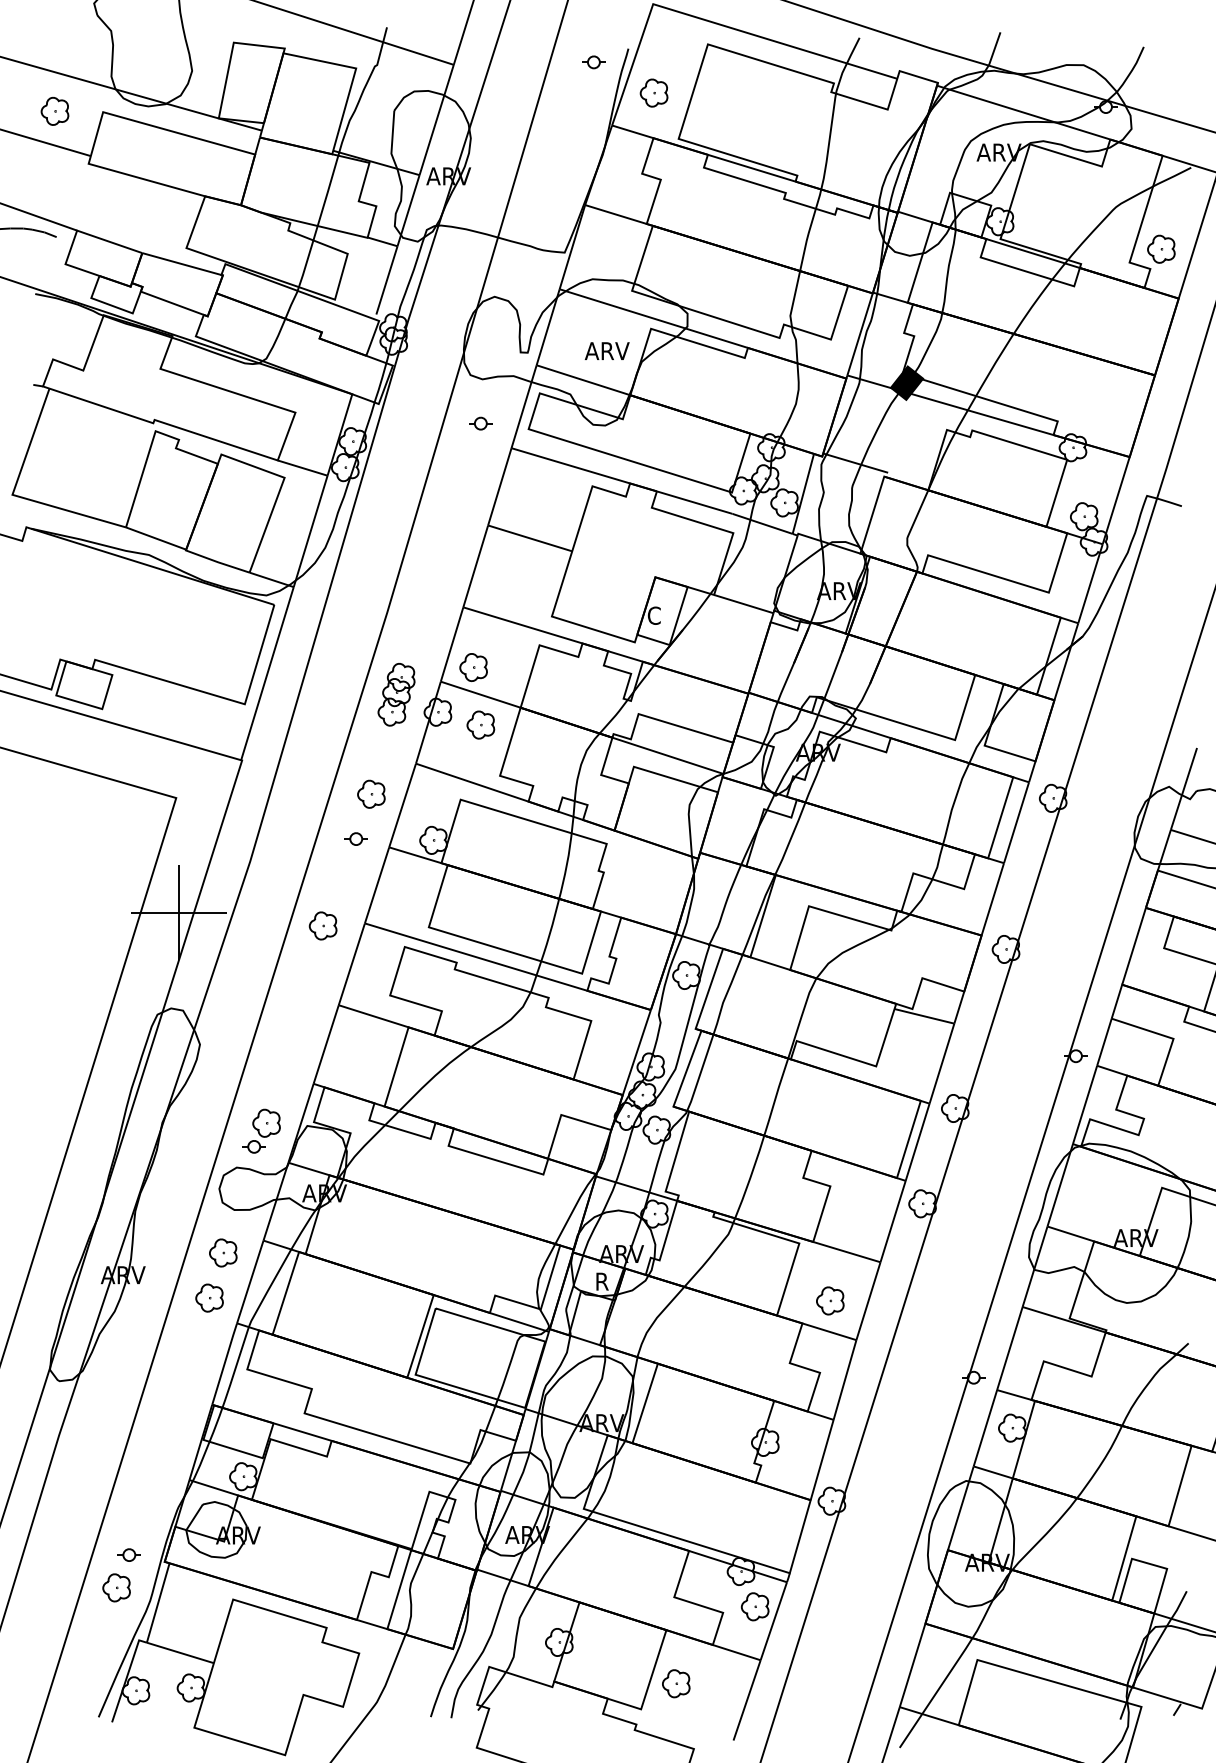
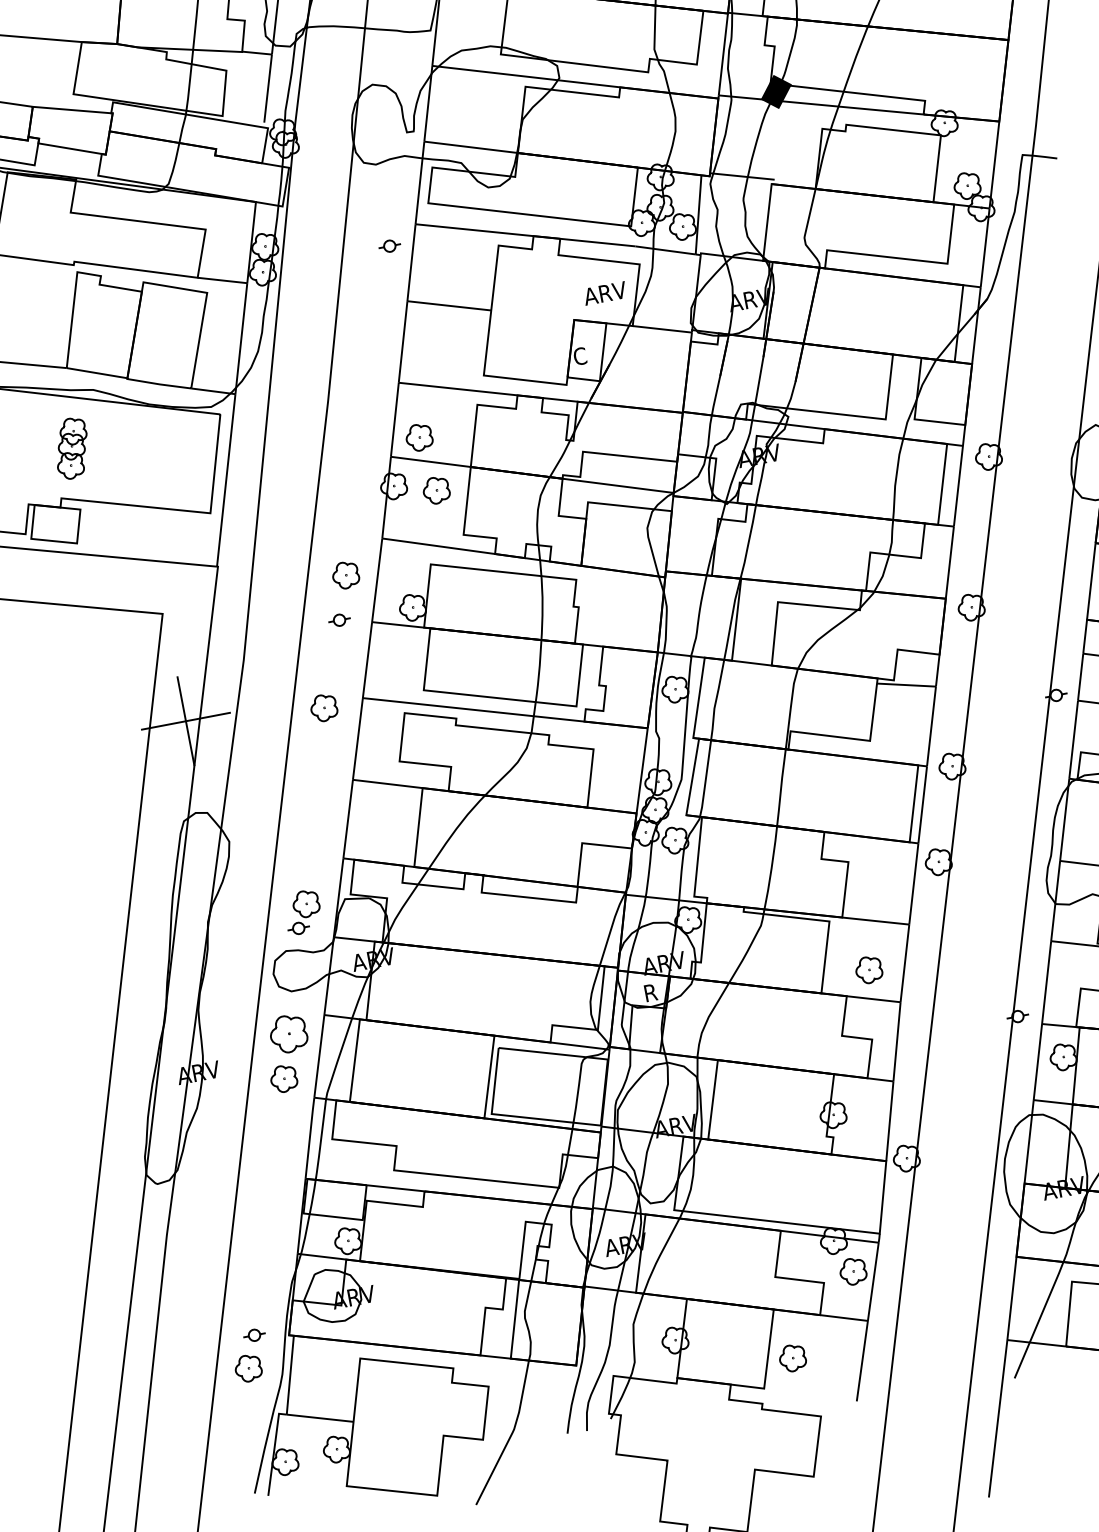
text: (606, 350) -> (604, 292), moved
part: (480, 423) -> (389, 246), moved
part: (396, 694) -> (71, 448), moved
part: (223, 1252) -> (288, 1033), size x1.4

